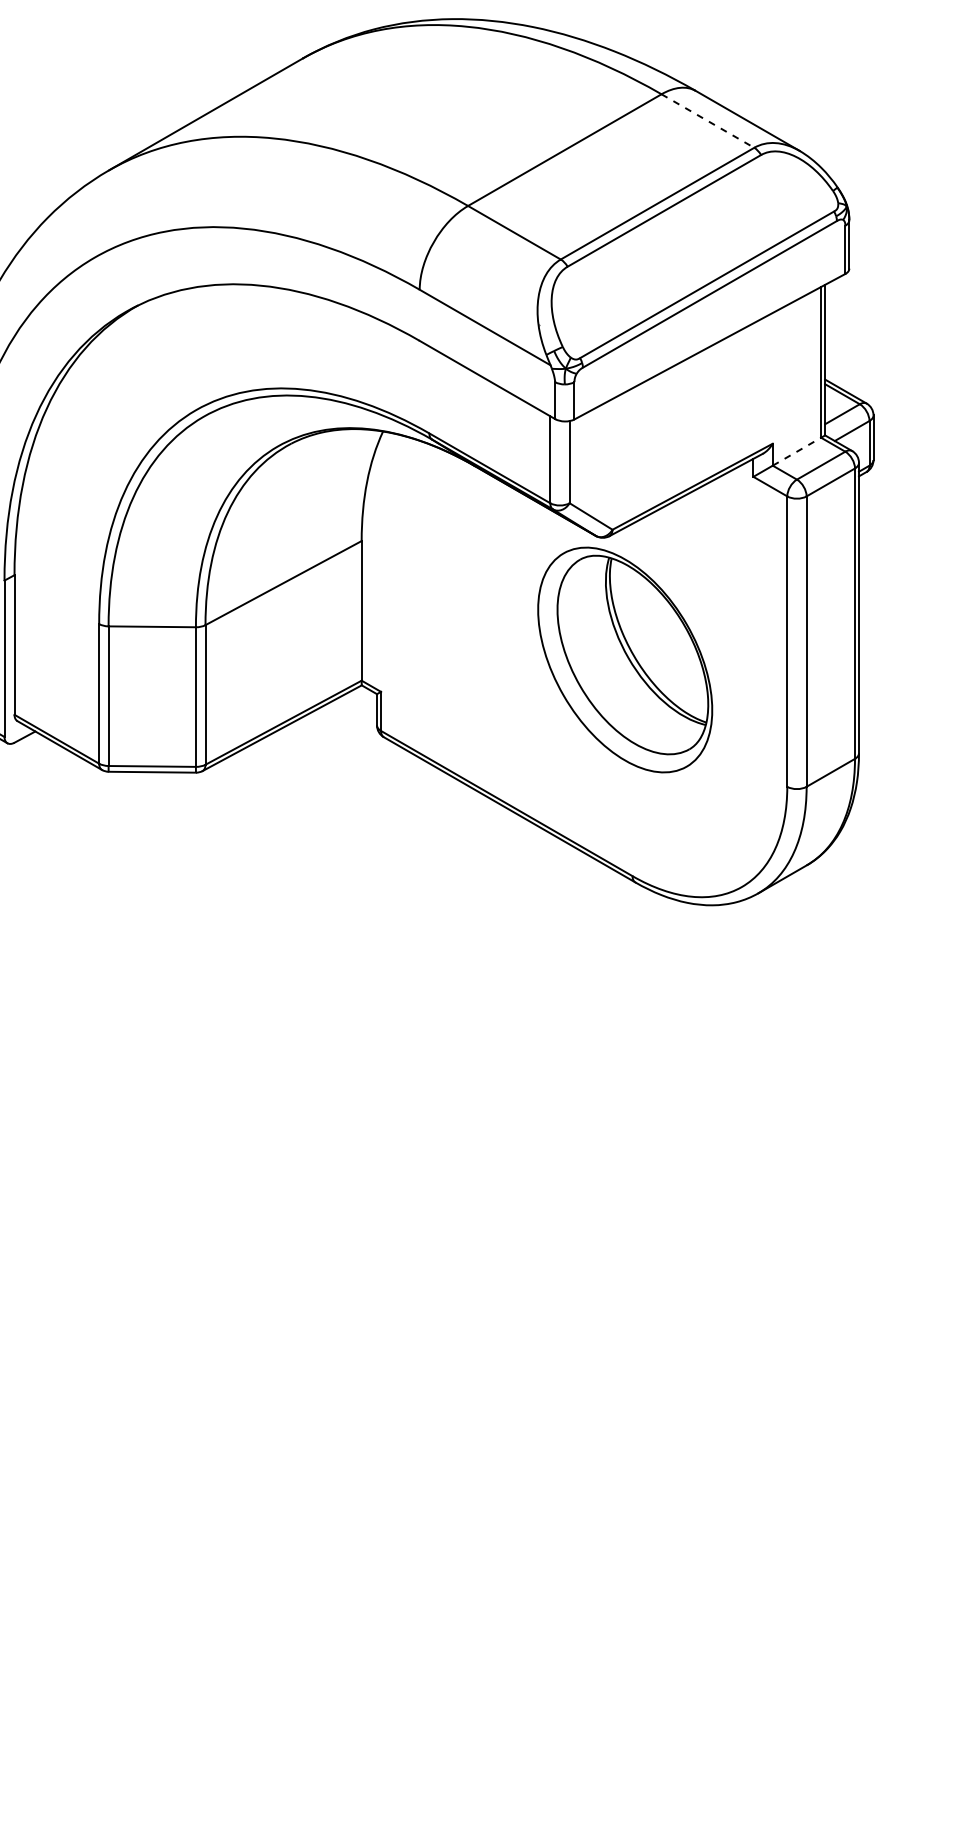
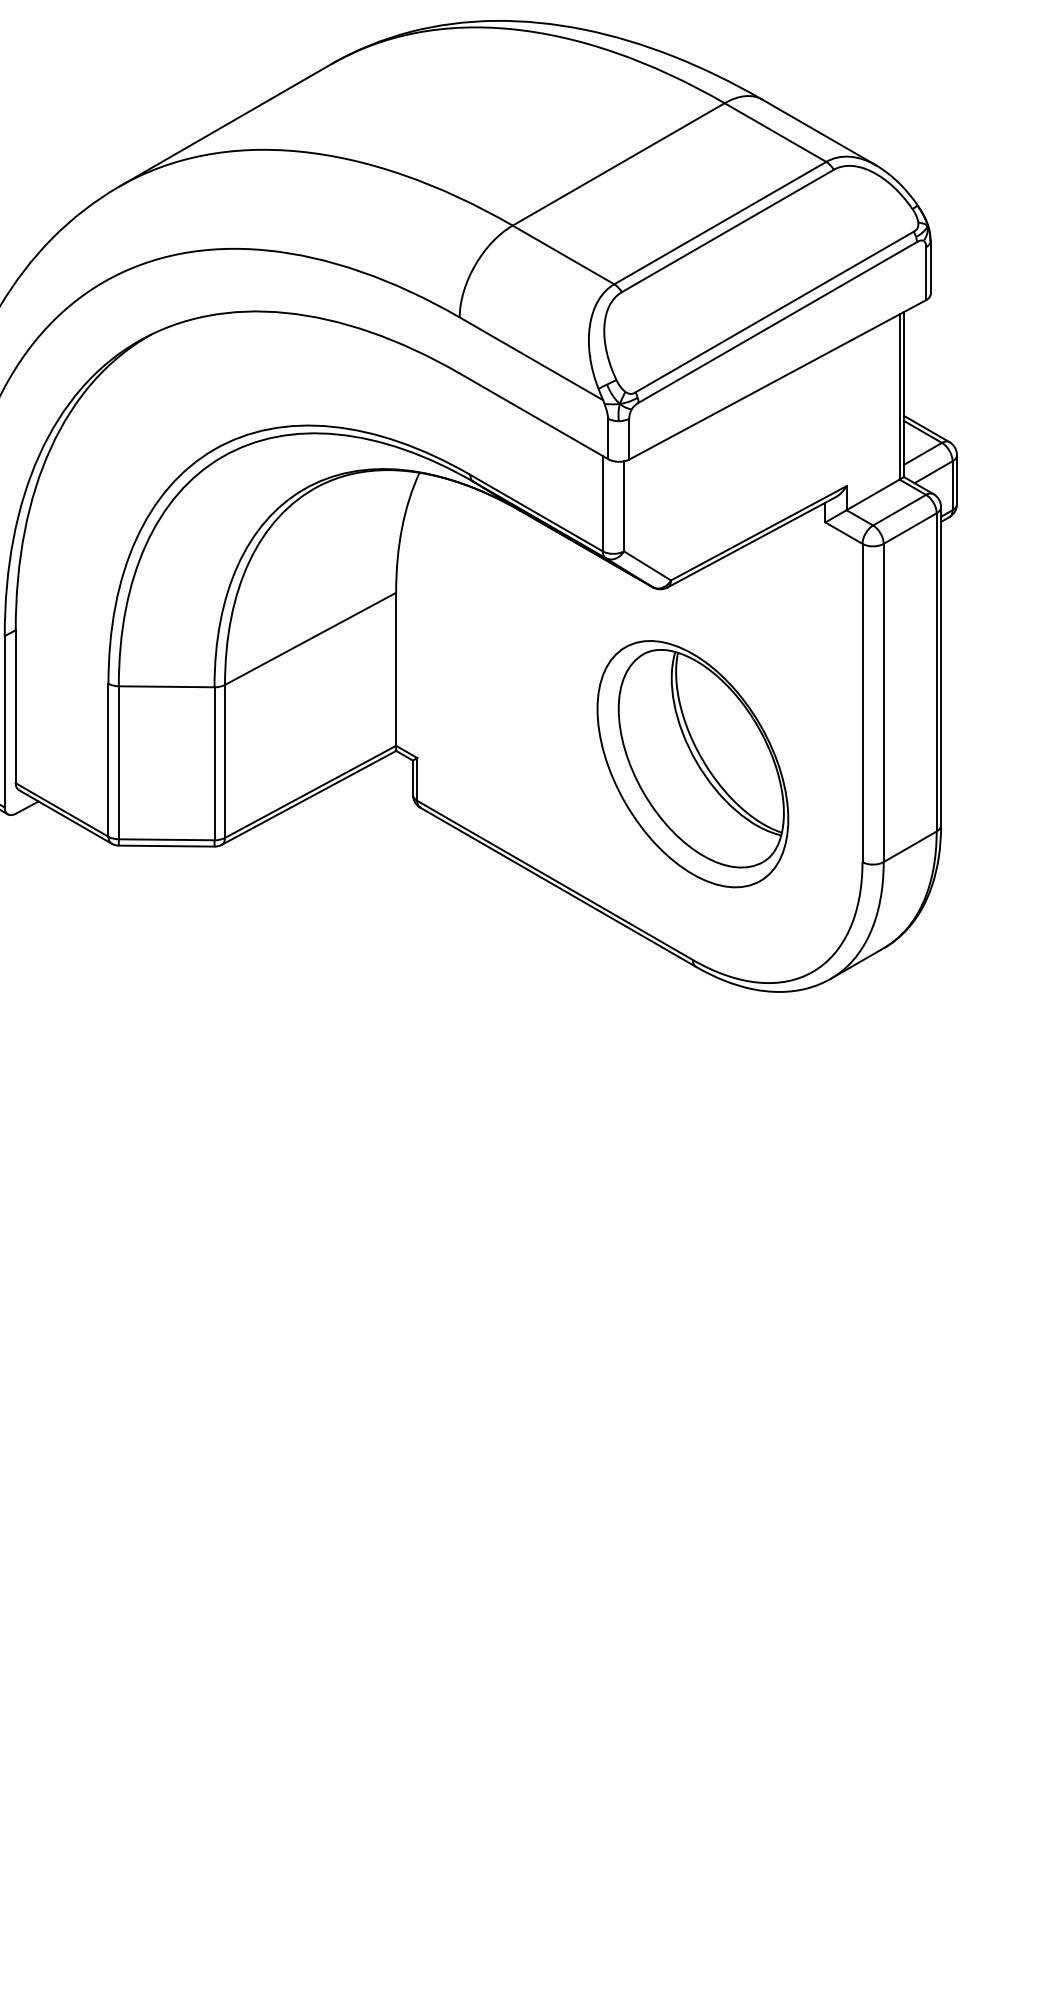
line: (707, 120) -> (775, 132), dashed -> solid
line: (797, 451) -> (873, 494), dashed -> solid
part: (624, 660) -> (692, 764), moved

